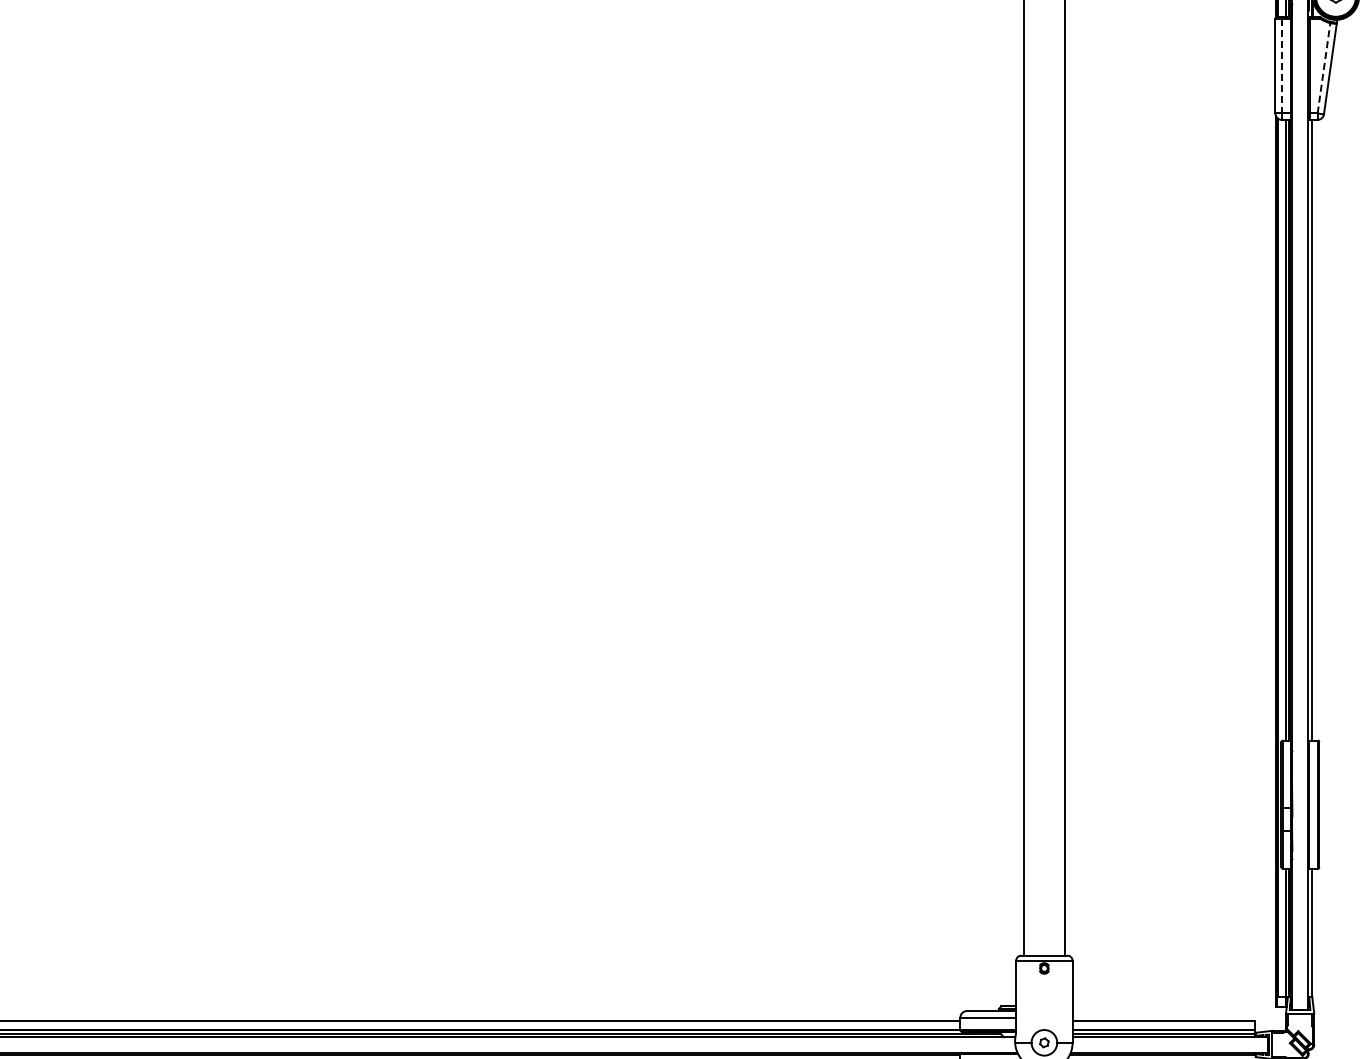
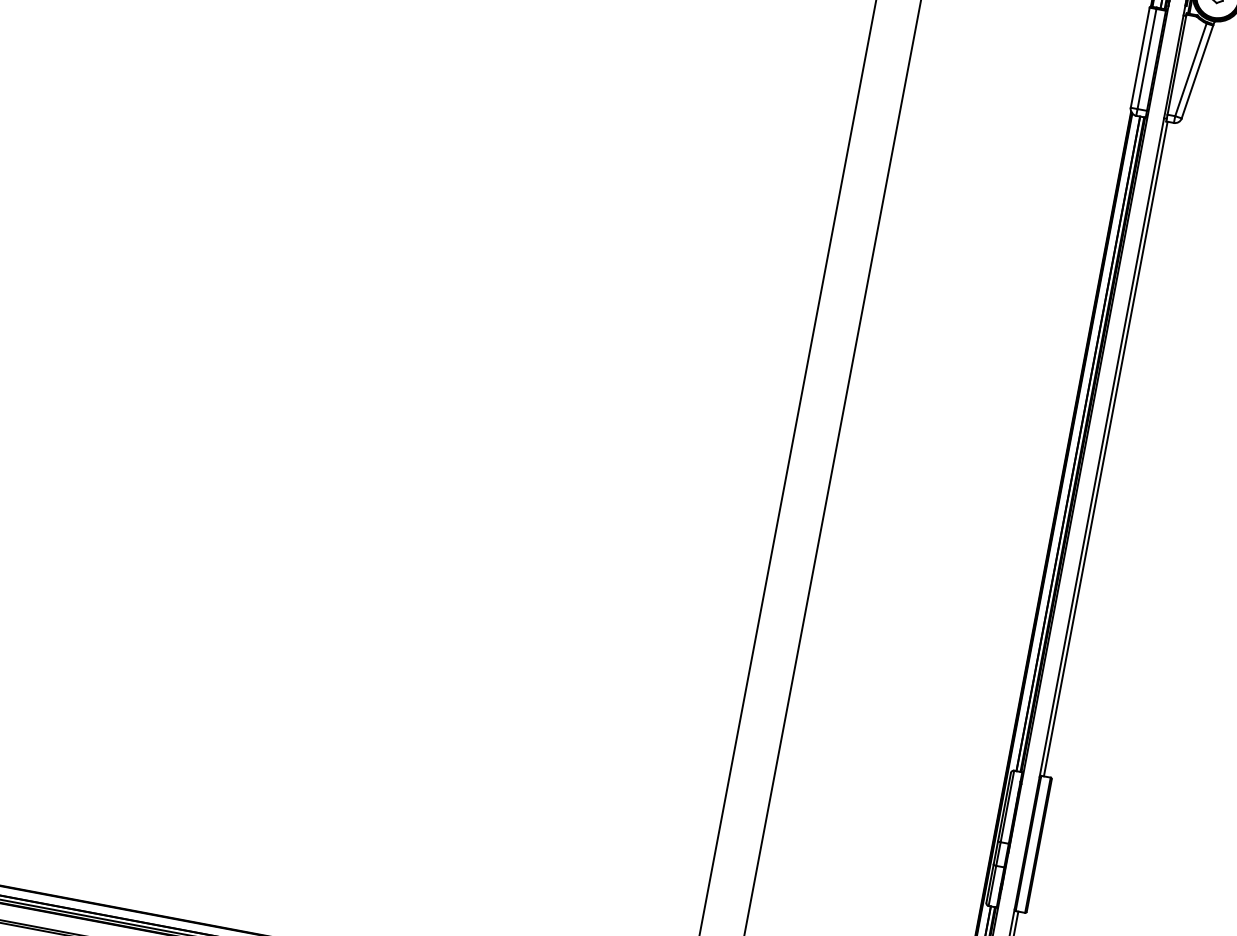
line: (1281, 66) -> (1146, 59), dashed -> solid
line: (1323, 68) -> (1190, 69), dashed -> solid

